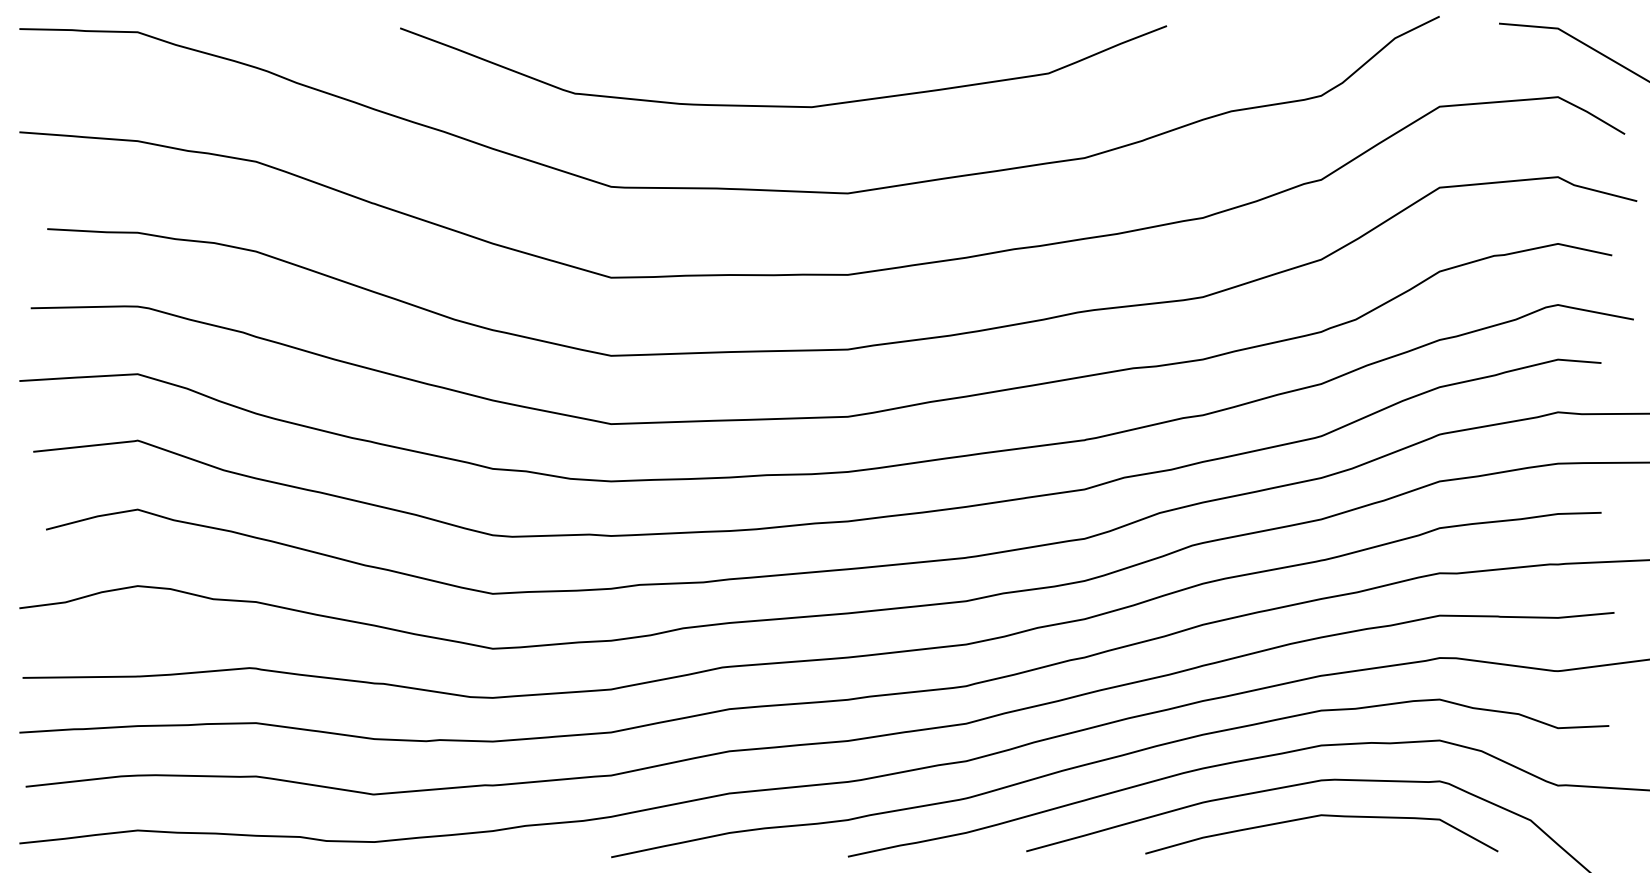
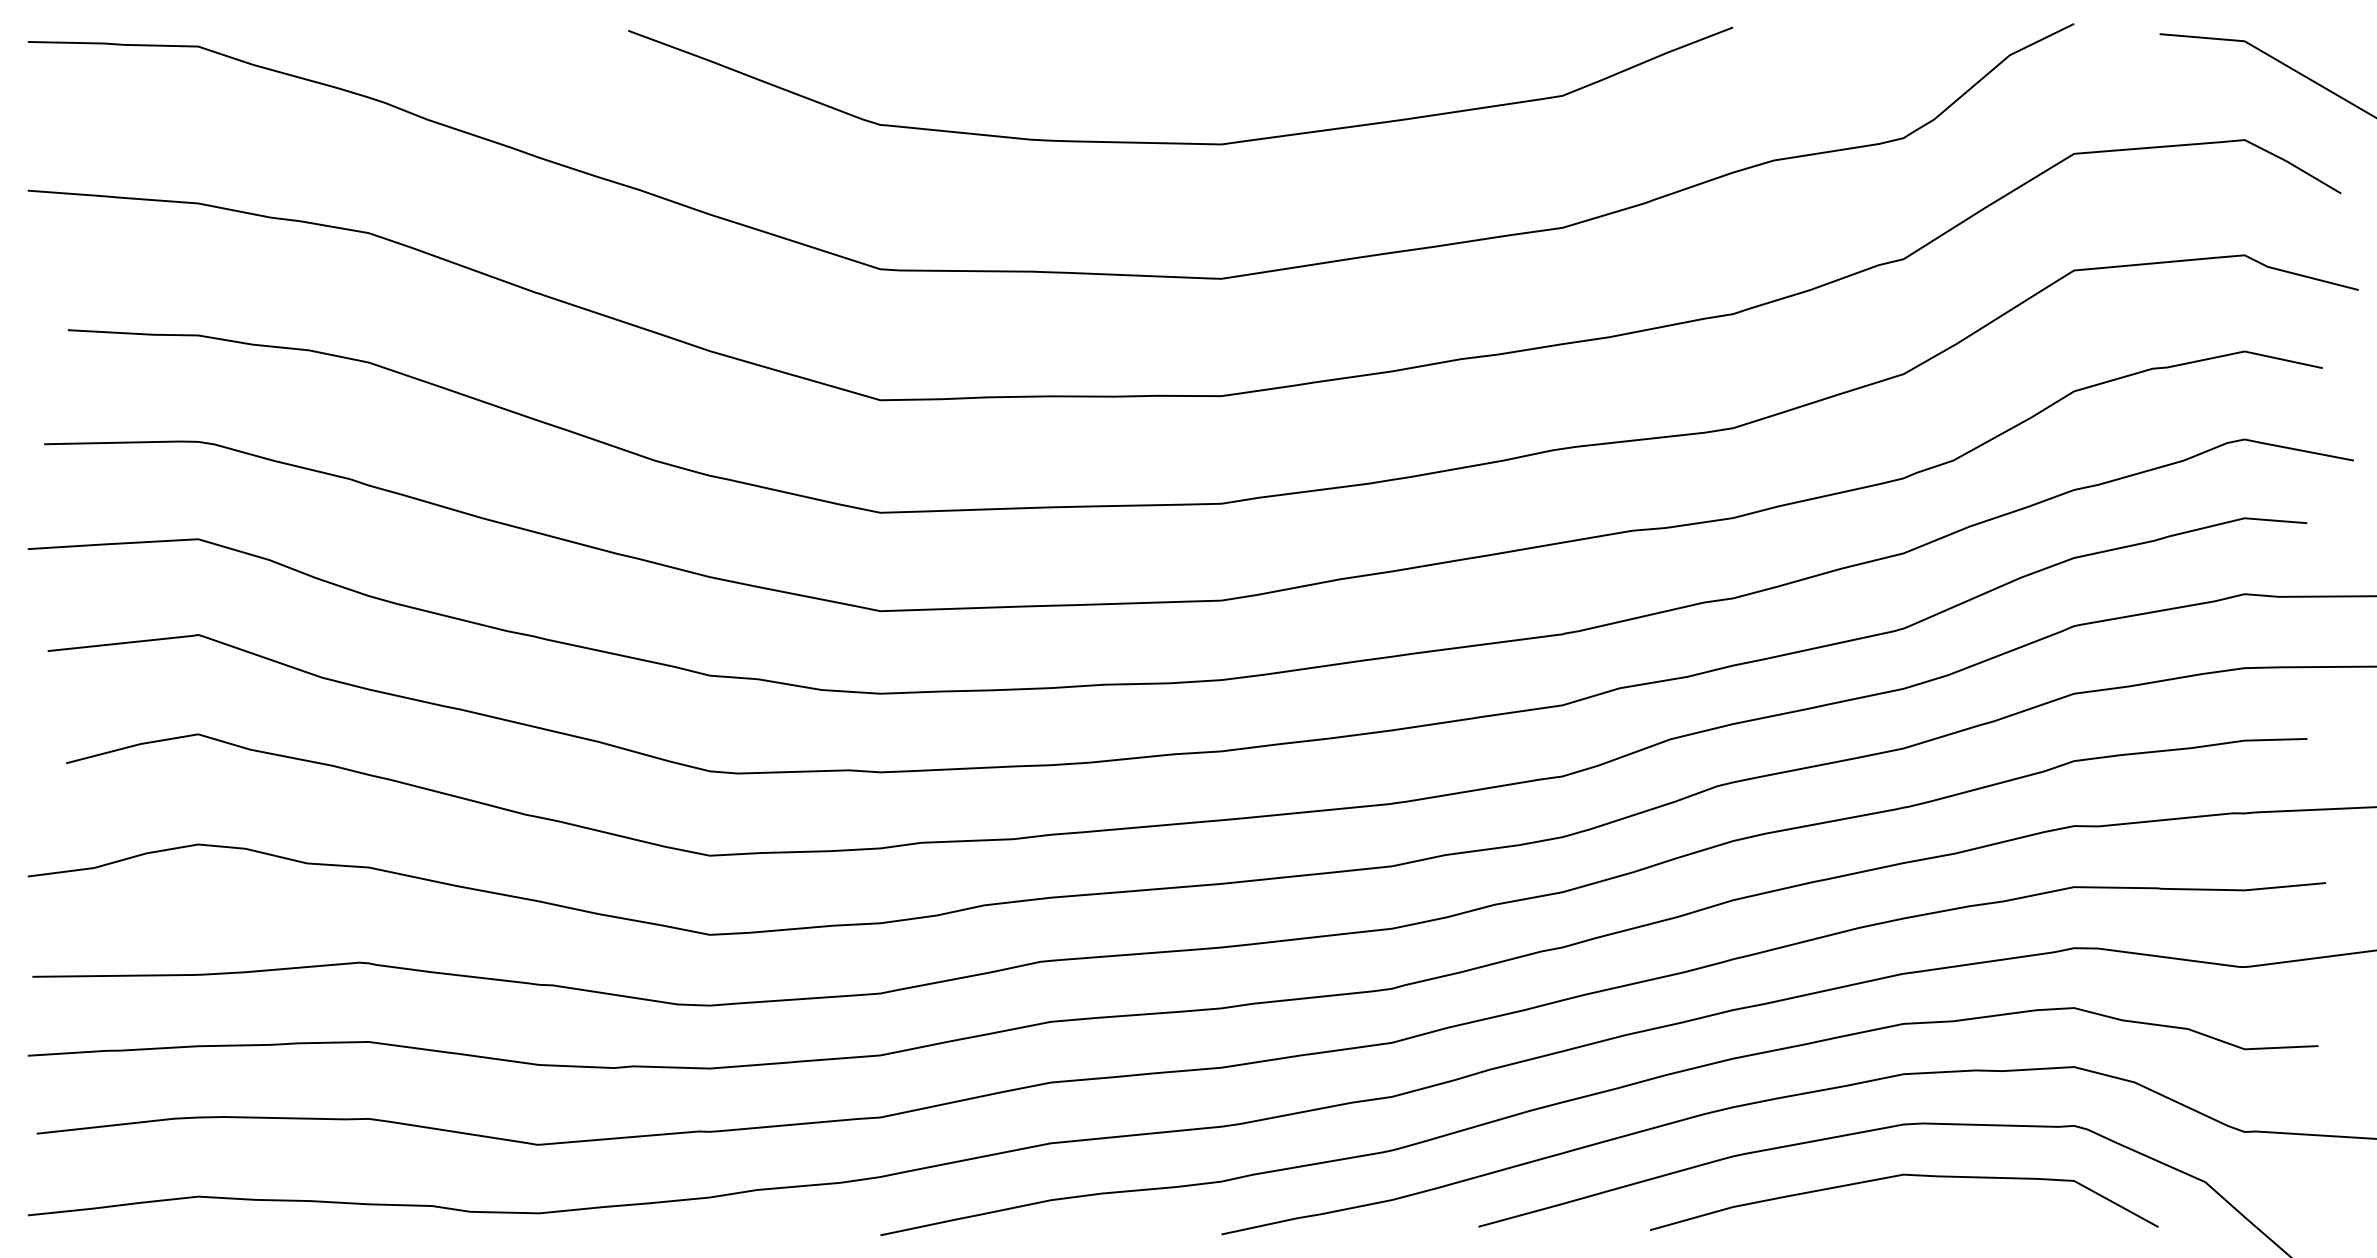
curve: (783, 105) -> (1180, 142), moved

